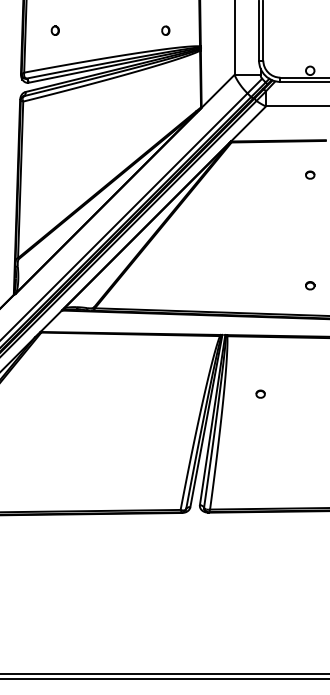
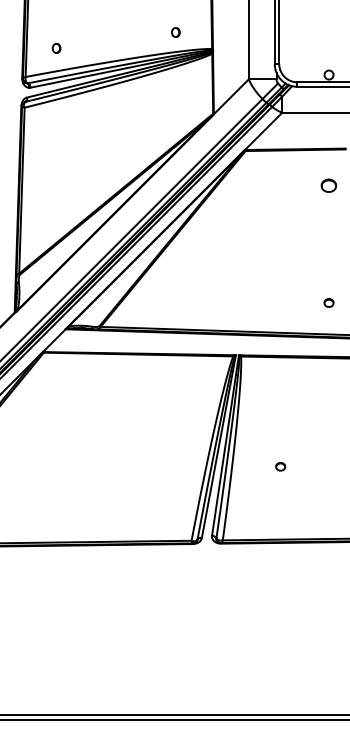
part: (54, 30) -> (55, 48), moved
part: (310, 174) -> (329, 185), size x1.6
part: (260, 393) -> (280, 466), moved

